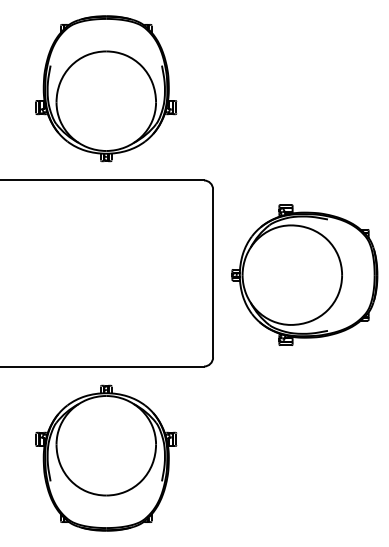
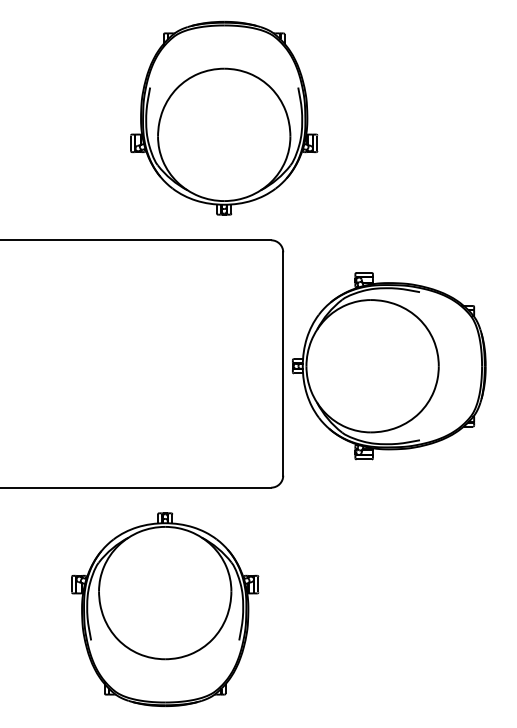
part: (106, 88) -> (224, 117), moved
part: (305, 275) -> (389, 366), moved
part: (106, 458) -> (165, 609), moved

